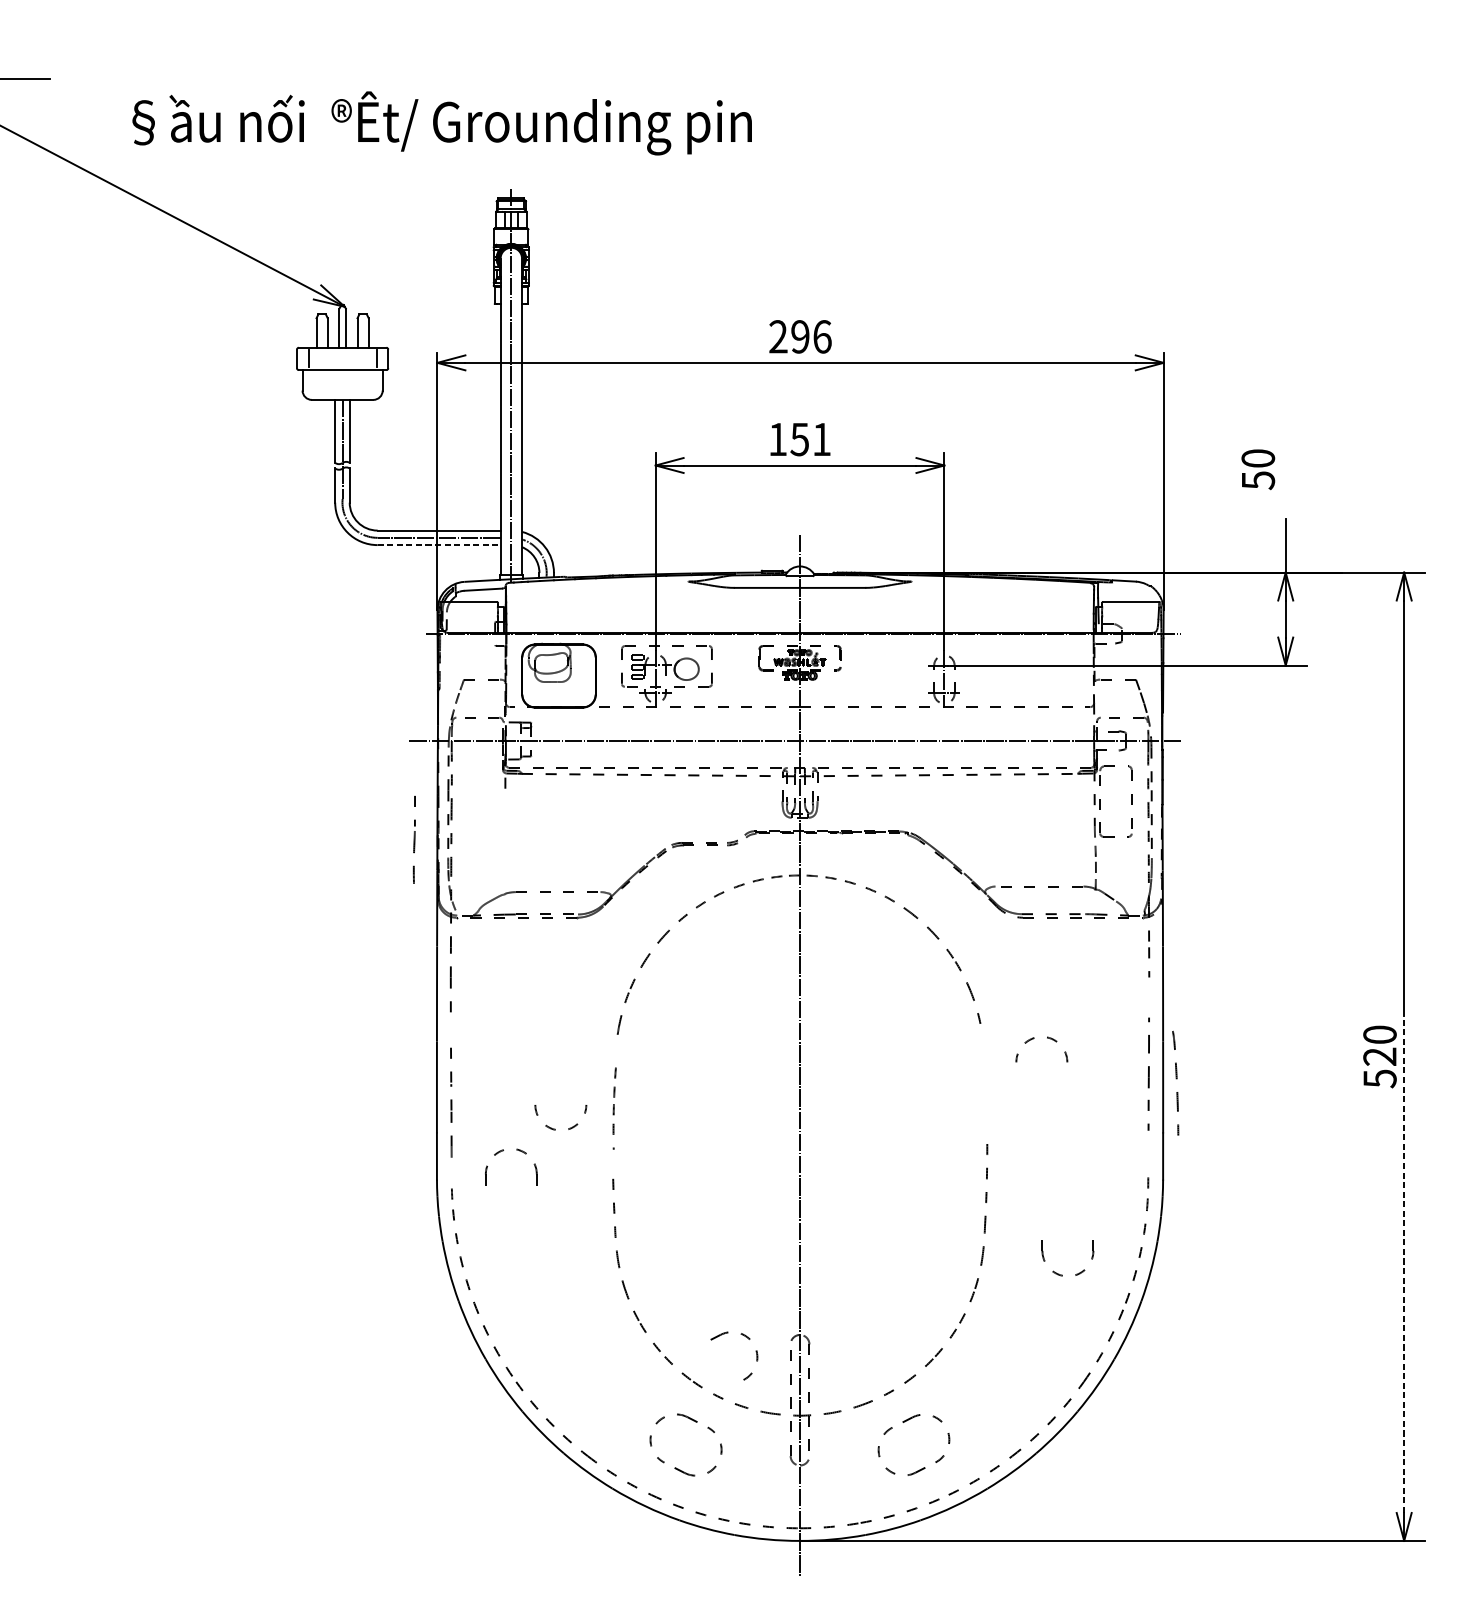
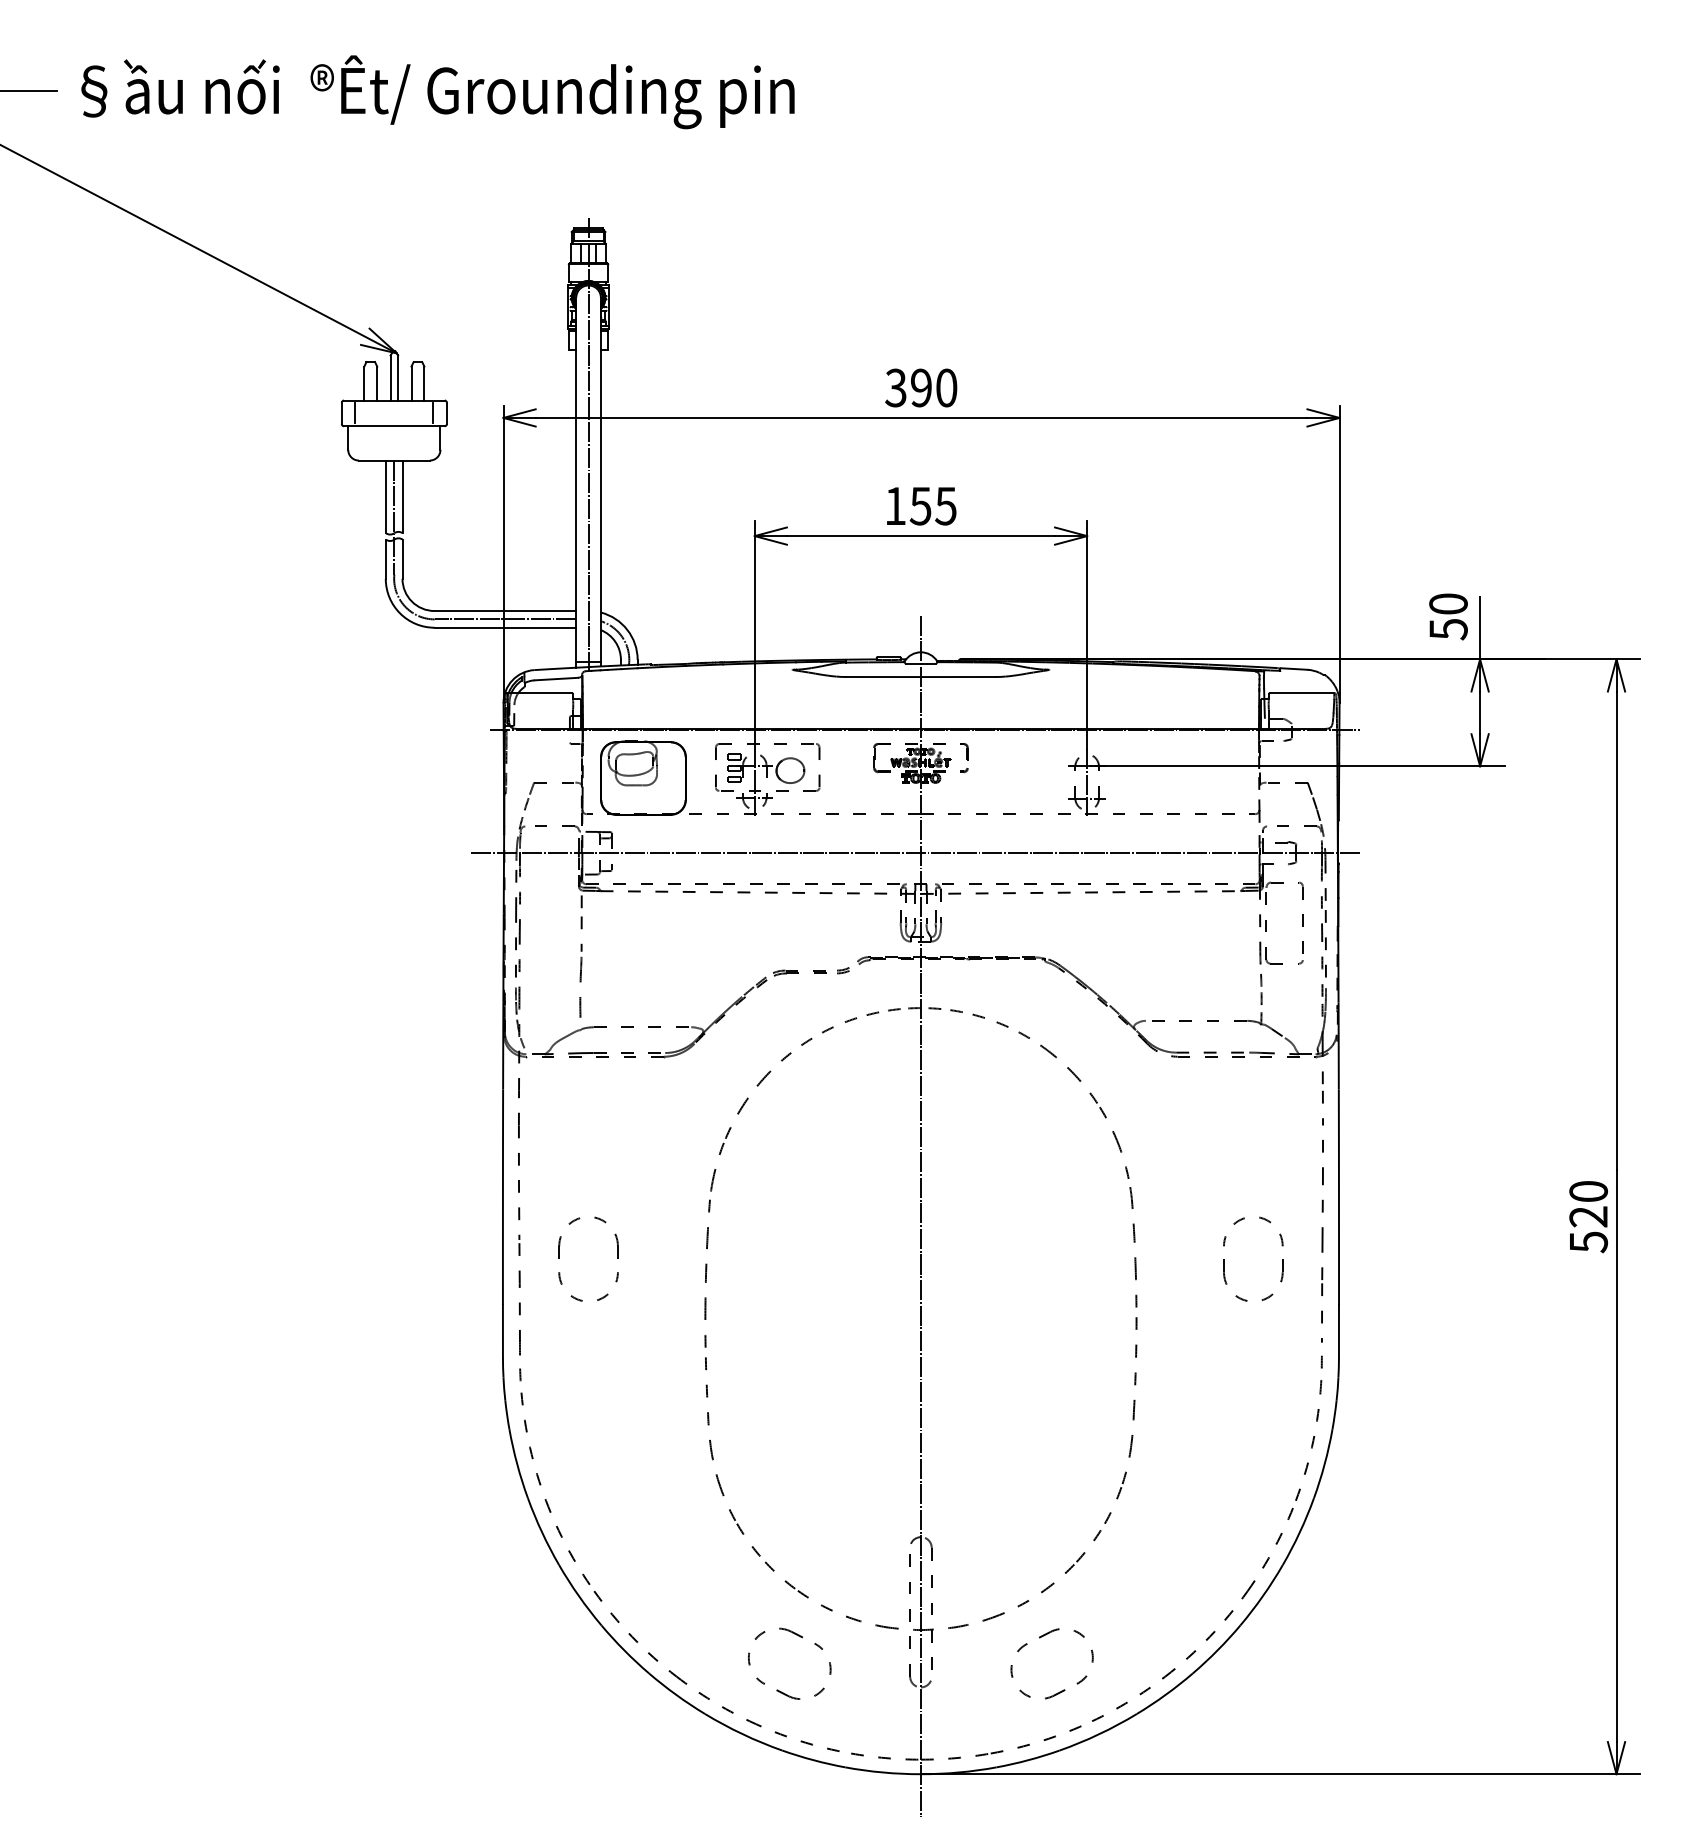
text: (441, 123) -> (437, 92), moved
text: (800, 336) -> (921, 387), 296 -> 390
text: (821, 439) -> (945, 506), 151 -> 155
text: (1258, 469) -> (1448, 616), moved
line: (439, 544) -> (505, 627), dashed -> solid
part: (413, 839) -> (580, 966), moved
arc: (1047, 1038) -> (1259, 1218), moved
part: (1148, 1077) -> (1322, 1240), size x1.67
part: (1175, 1083) -> (1133, 1247), moved
part: (451, 1100) -> (519, 1267), size x1.43
part: (614, 1106) -> (707, 1273), size x1.67
arc: (554, 1128) -> (581, 1299), moved
part: (516, 1150) -> (594, 1218), moved
line: (1404, 1264) -> (1616, 1455), dashed -> solid
part: (1061, 1274) -> (1246, 1299), moved
part: (747, 1338) -> (860, 1541), removed

